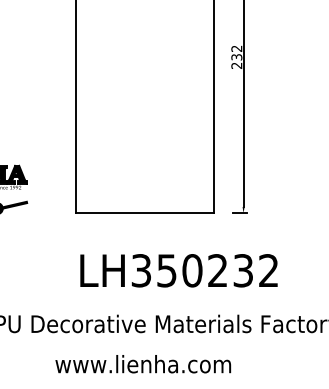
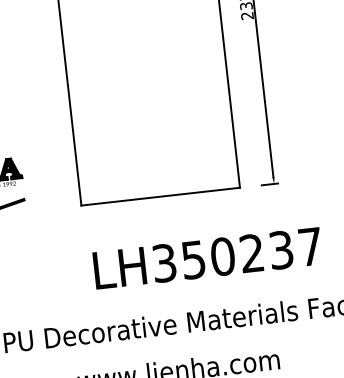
text: (268, 270) -> (310, 246), LH350232 -> LH350237

